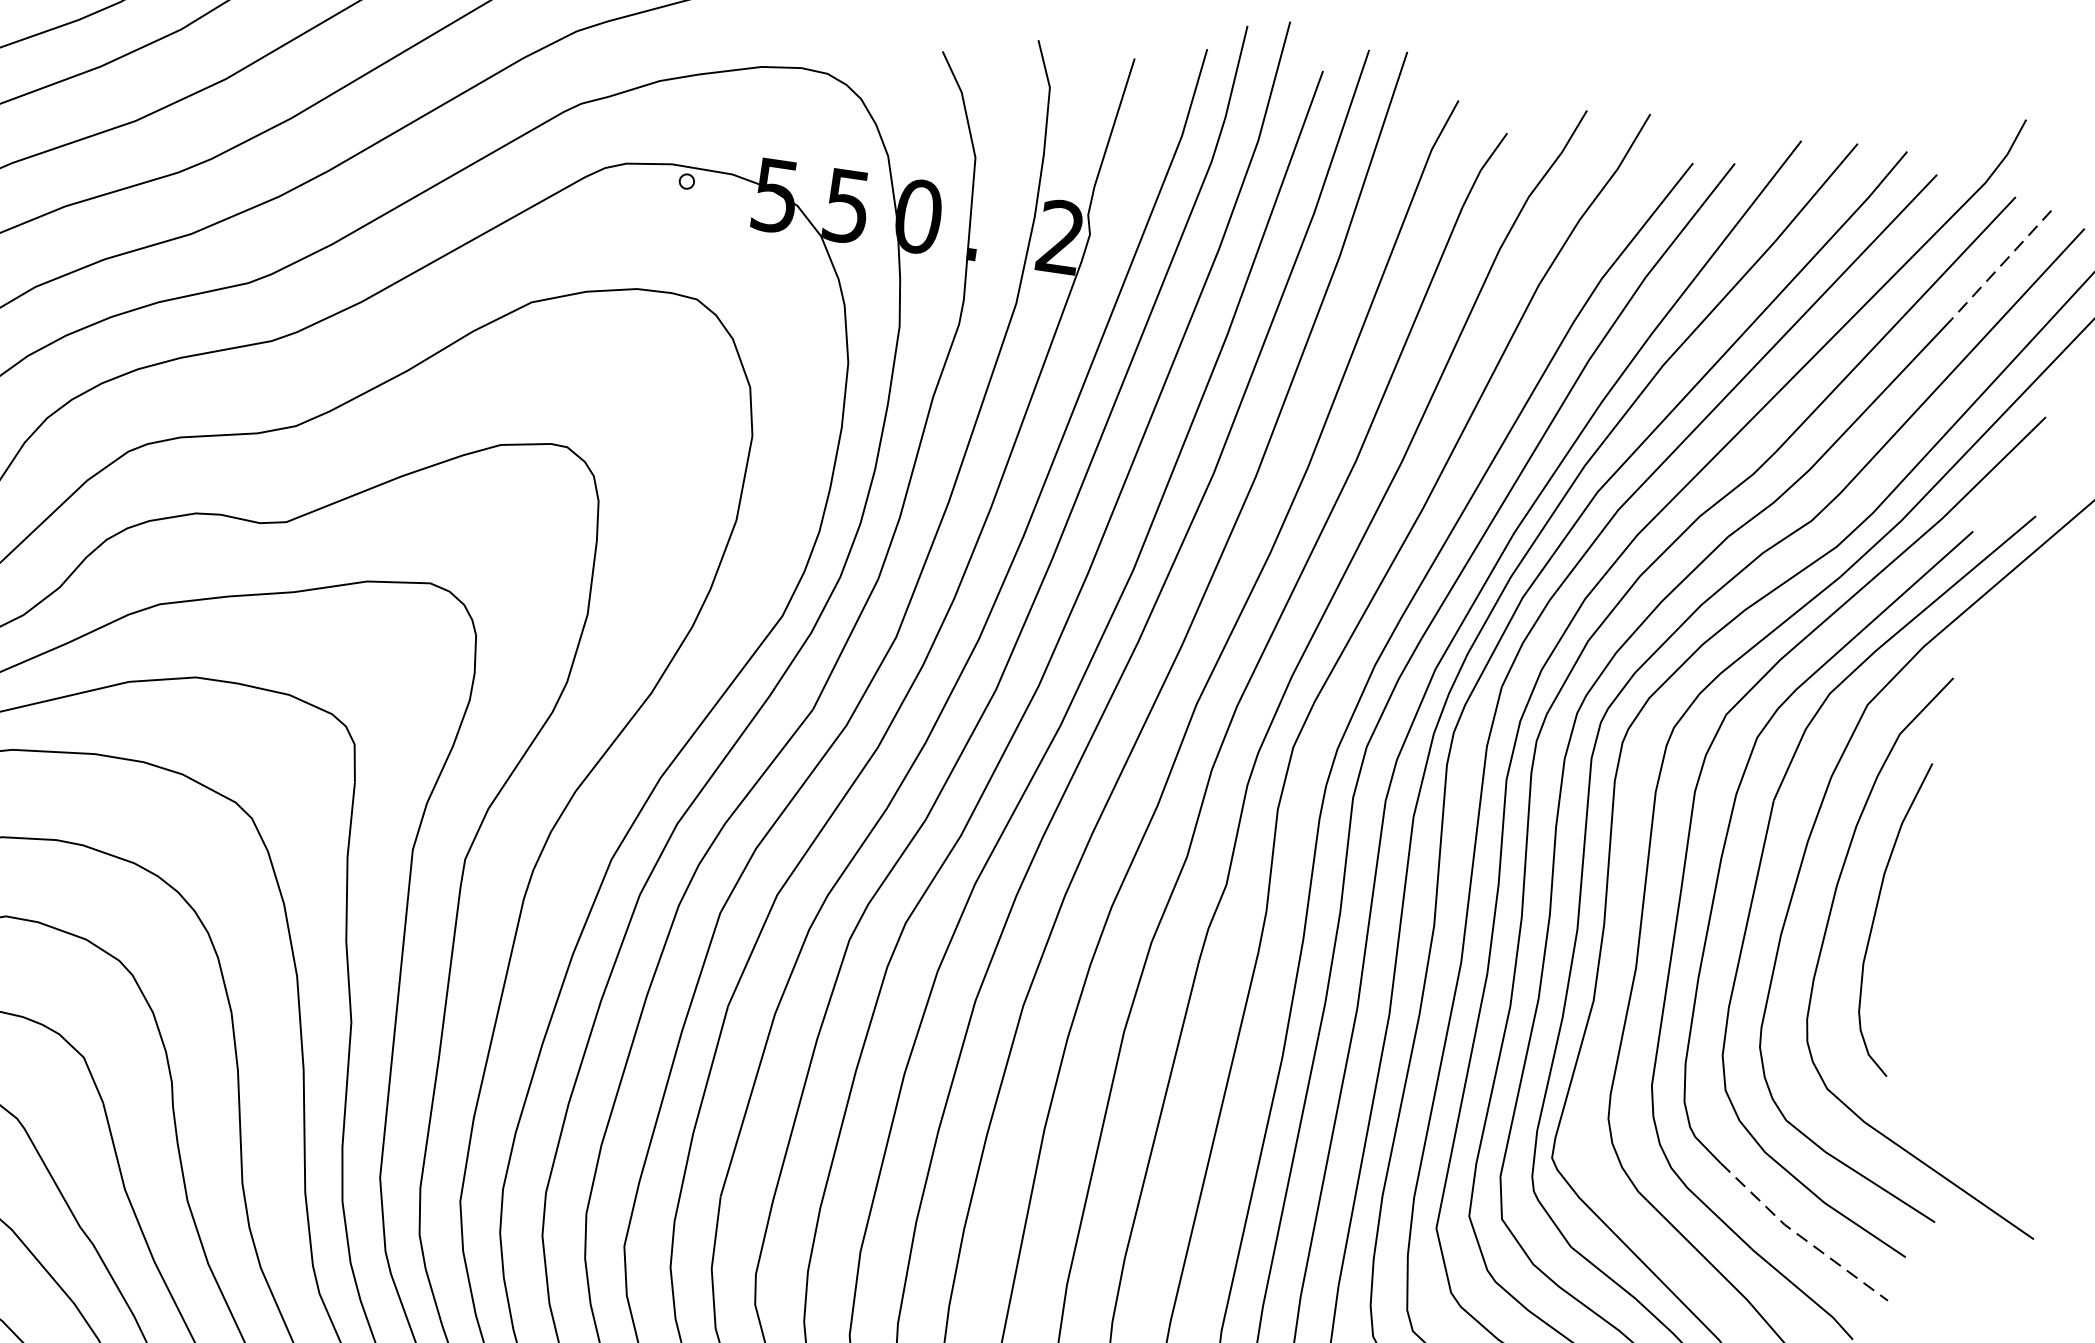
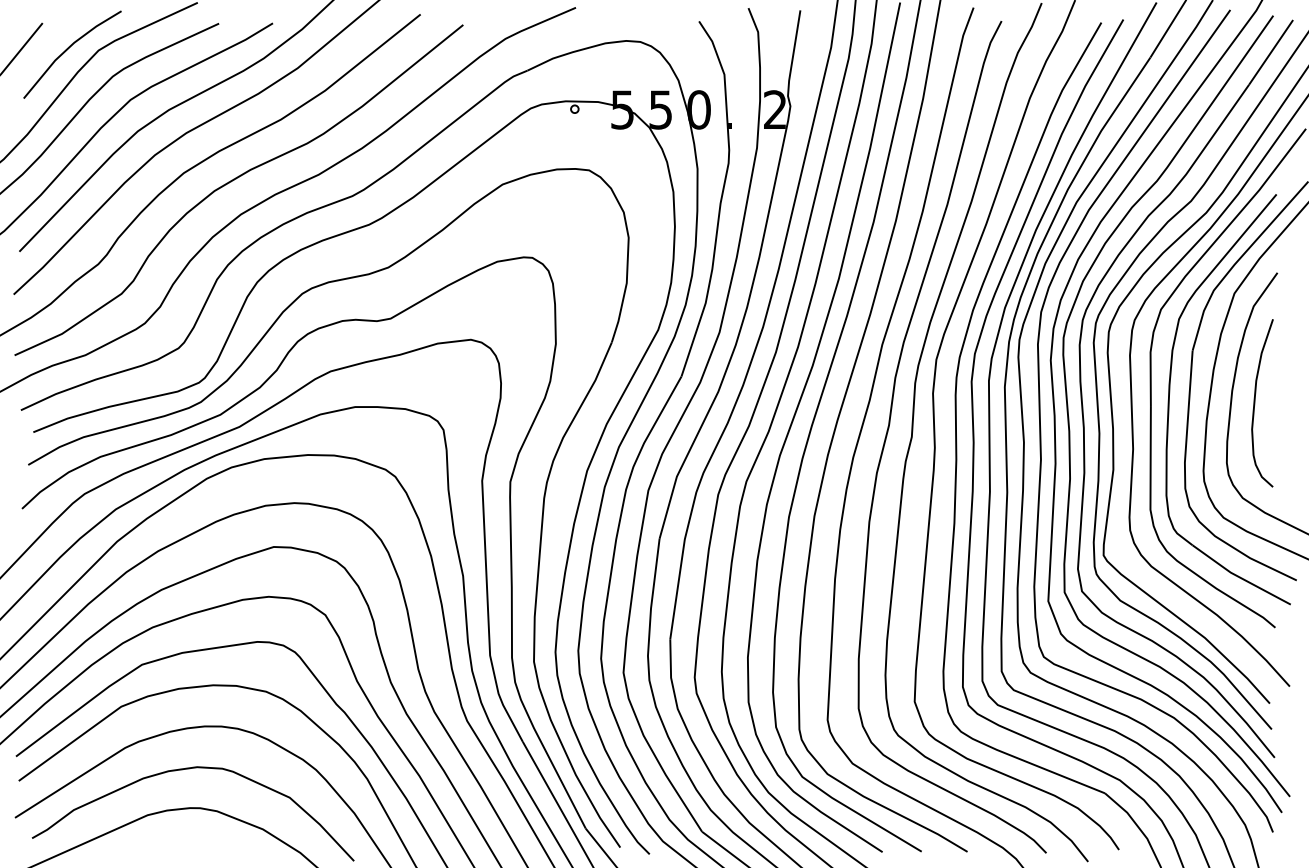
line: (2000, 265) -> (1270, 52), dashed -> solid
line: (1799, 1236) -> (1239, 577), dashed -> solid

